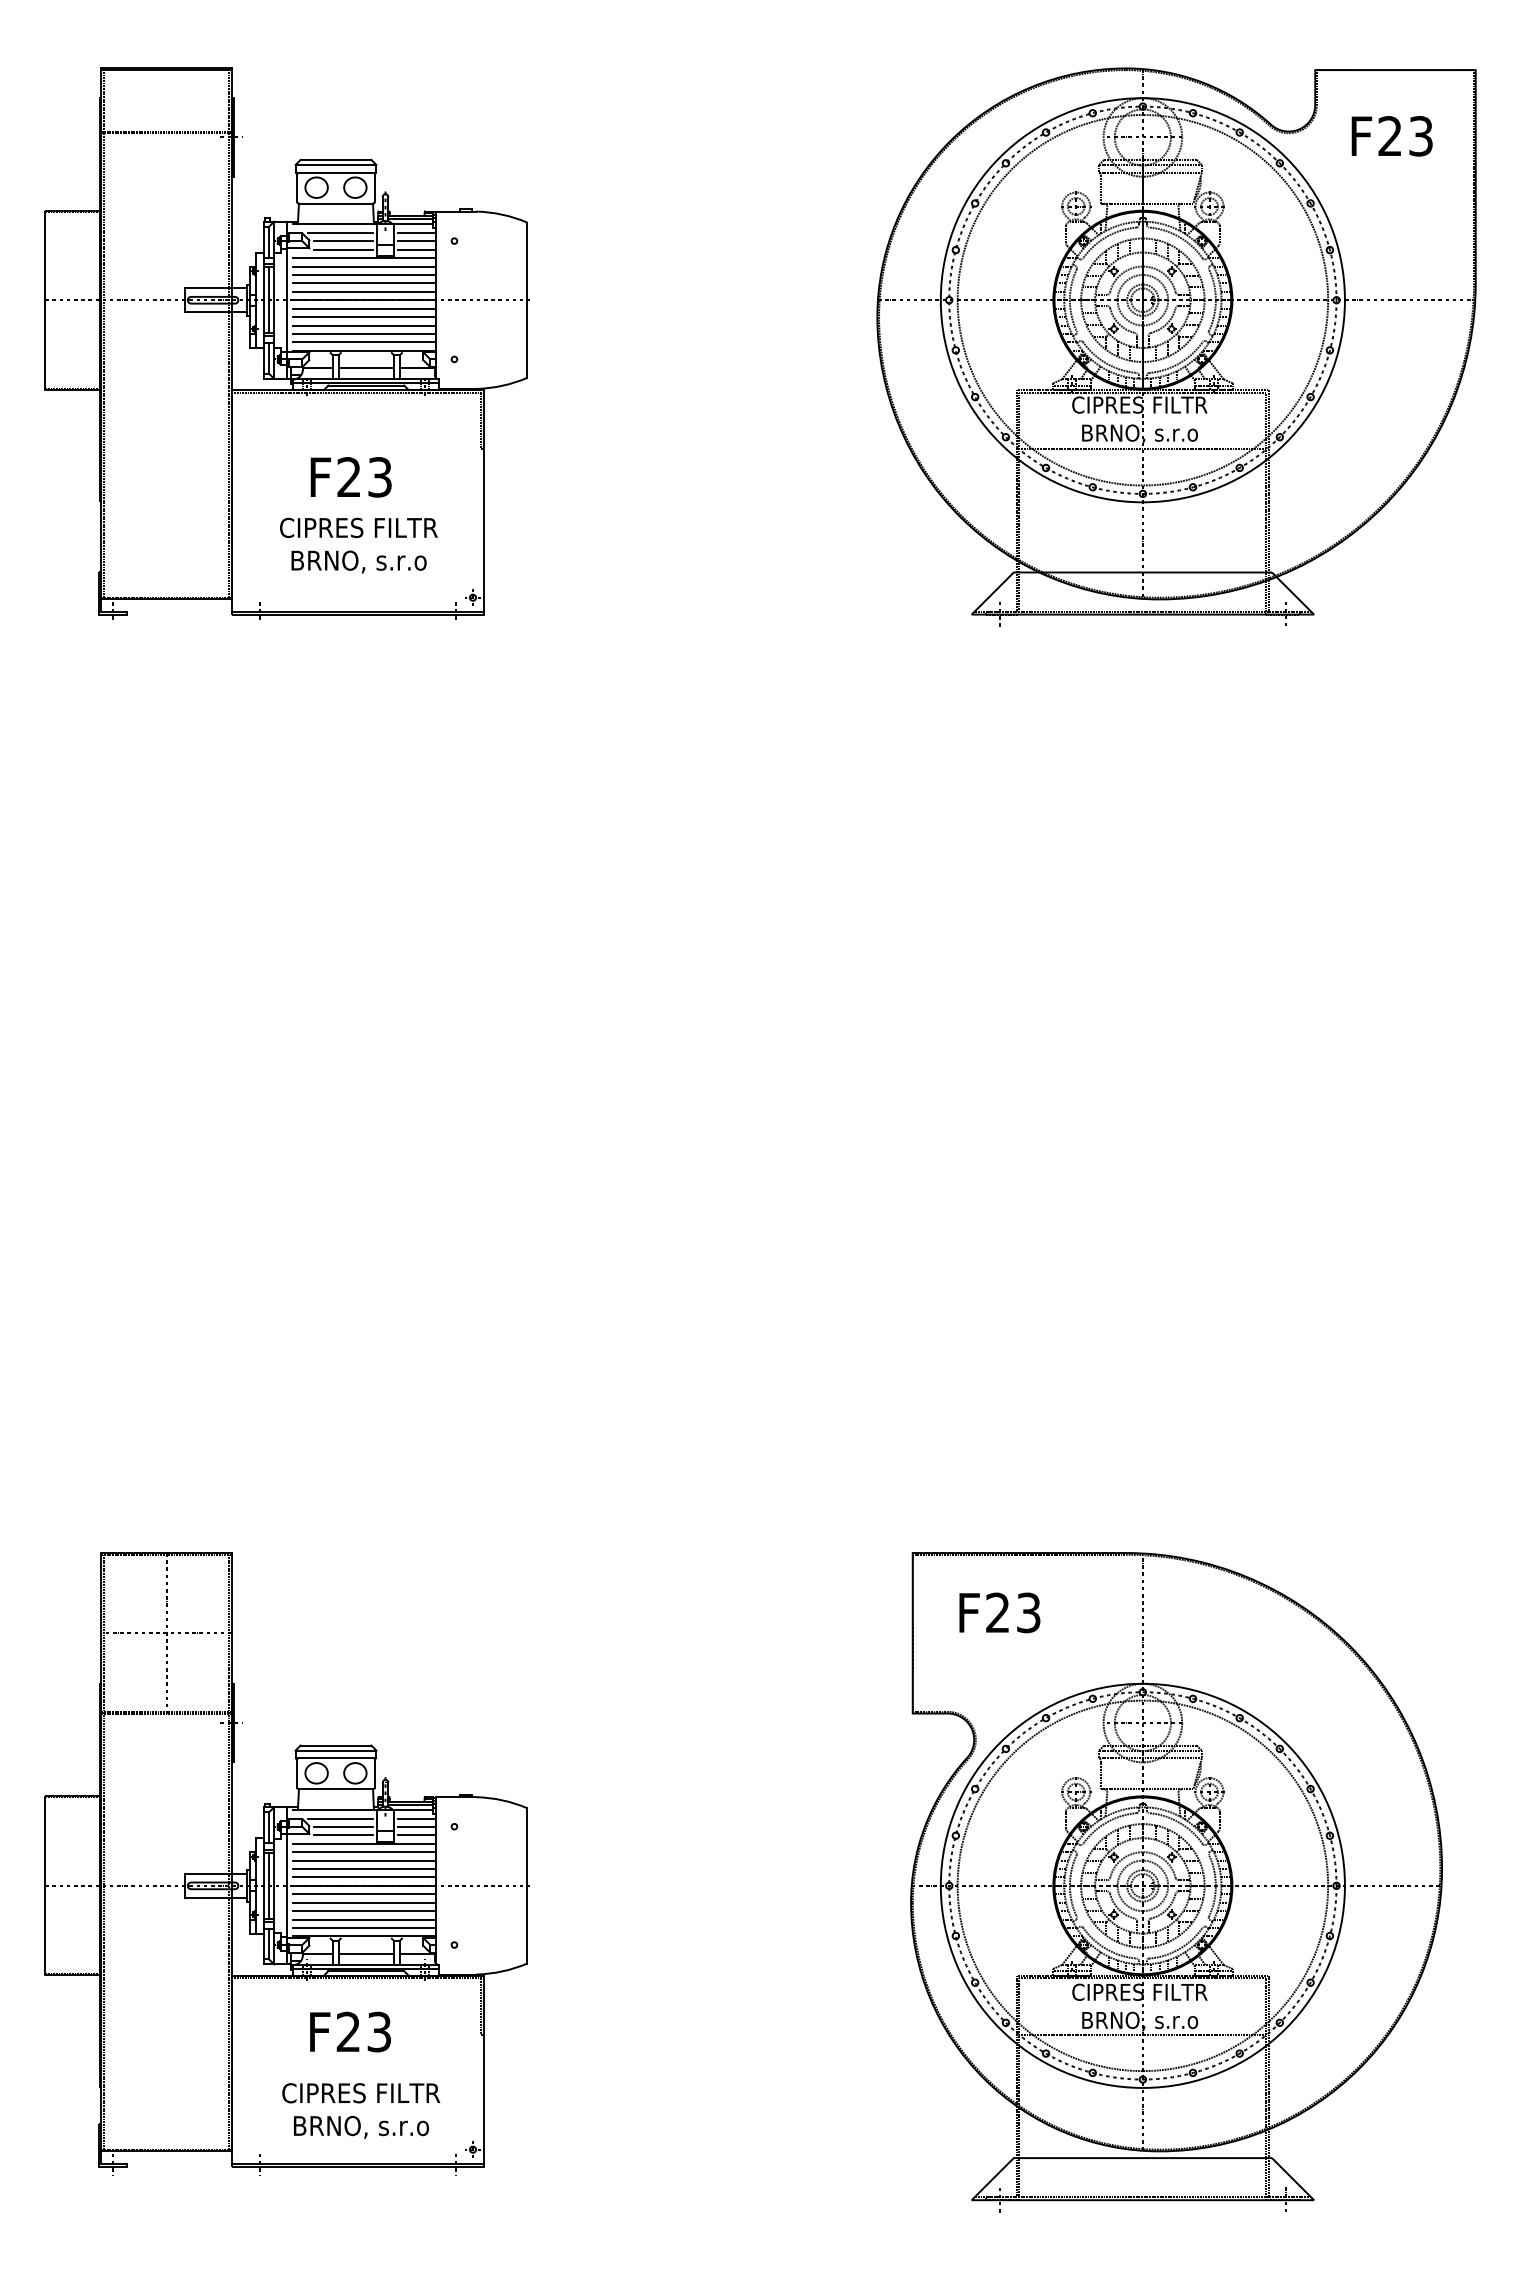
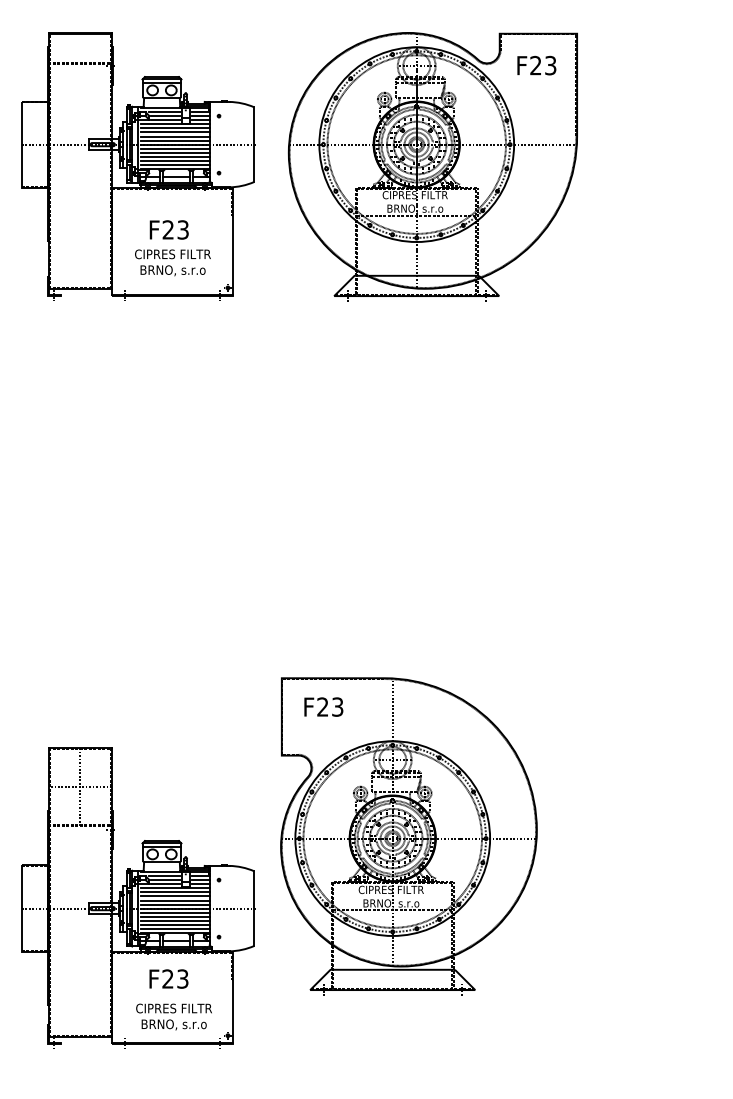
part: (1175, 345) -> (432, 166), moved
part: (1175, 1881) -> (408, 836), moved

